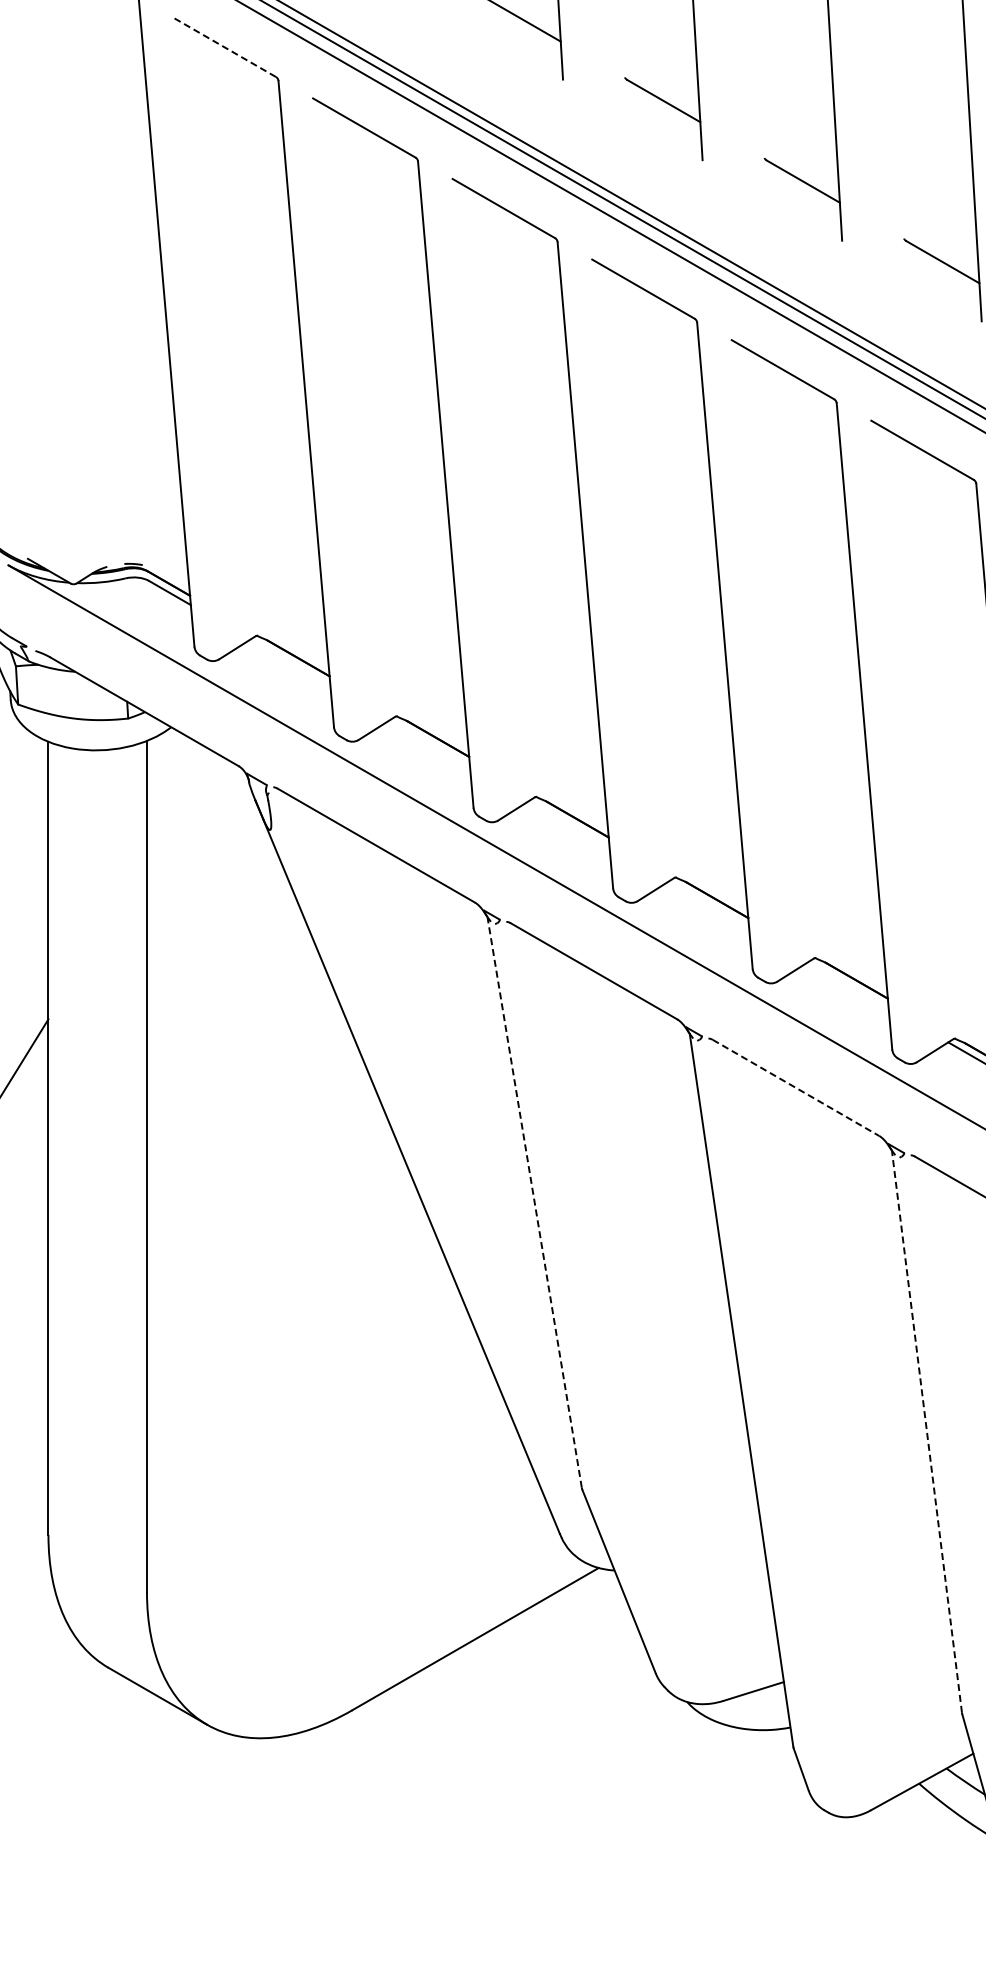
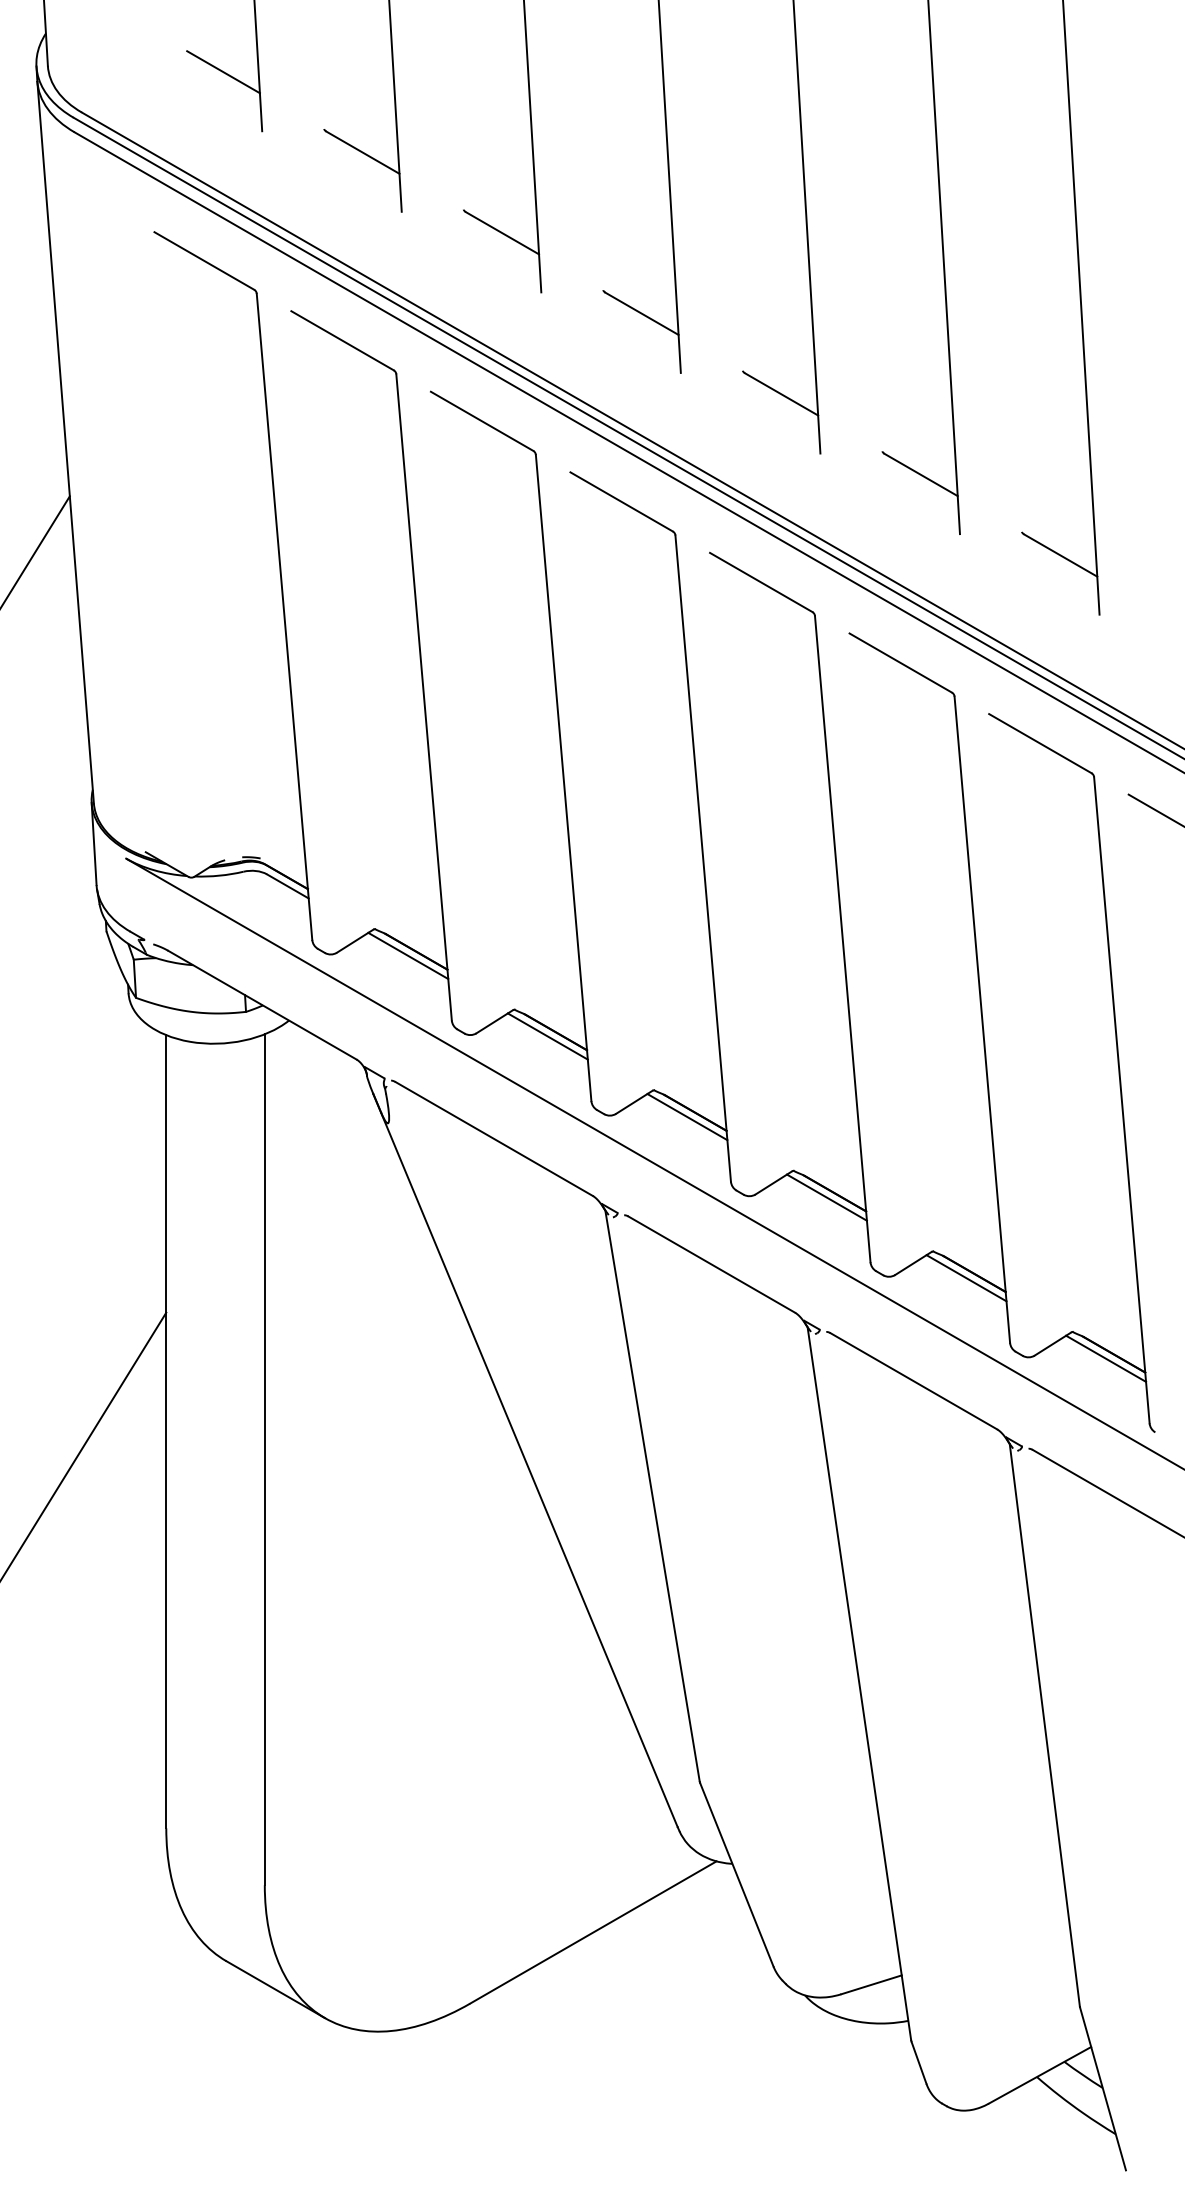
line: (224, 47) -> (342, 340), dashed -> solid
line: (290, 662) -> (408, 955), added
line: (429, 743) -> (547, 1036), added
line: (569, 824) -> (687, 1117), added
line: (708, 904) -> (826, 1197), added
line: (848, 985) -> (966, 1278), added
line: (796, 1088) -> (914, 1381), dashed -> solid
line: (534, 1203) -> (652, 1496), dashed -> solid
line: (926, 1432) -> (1044, 1725), dashed -> solid

